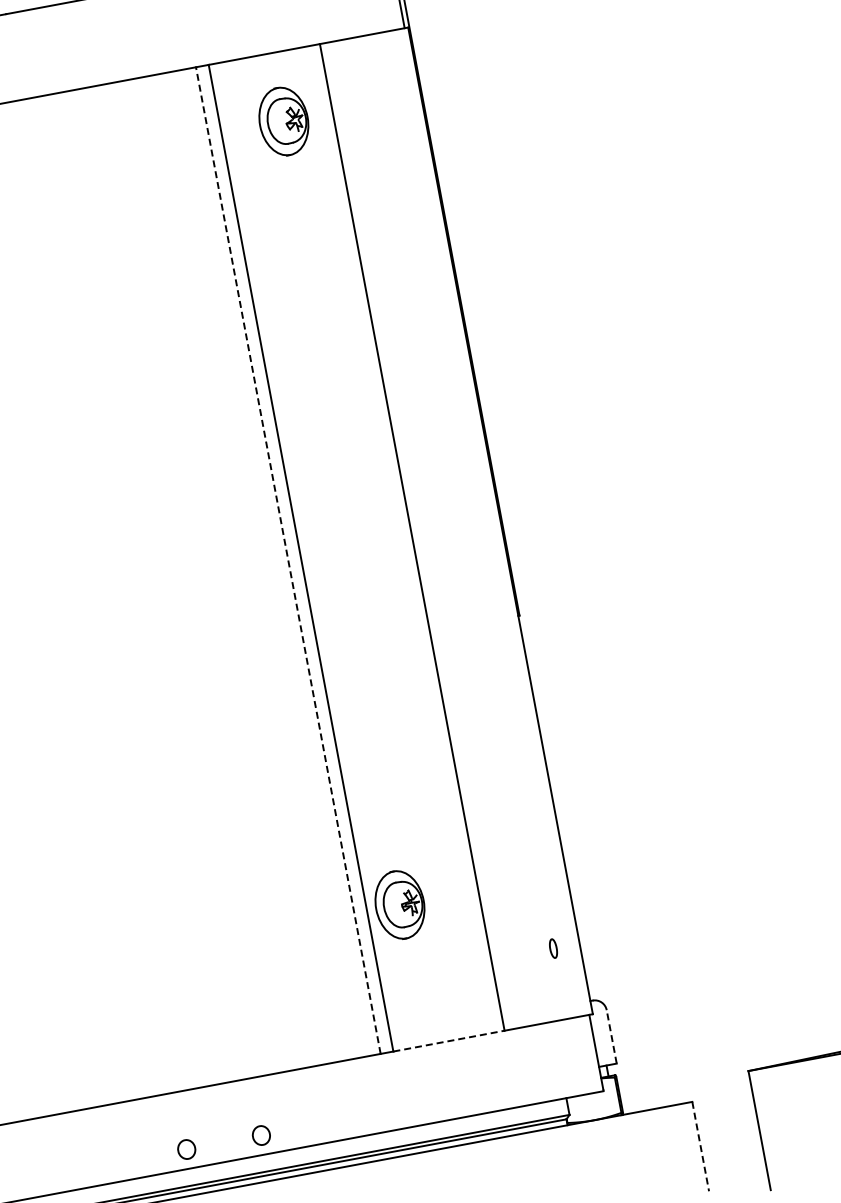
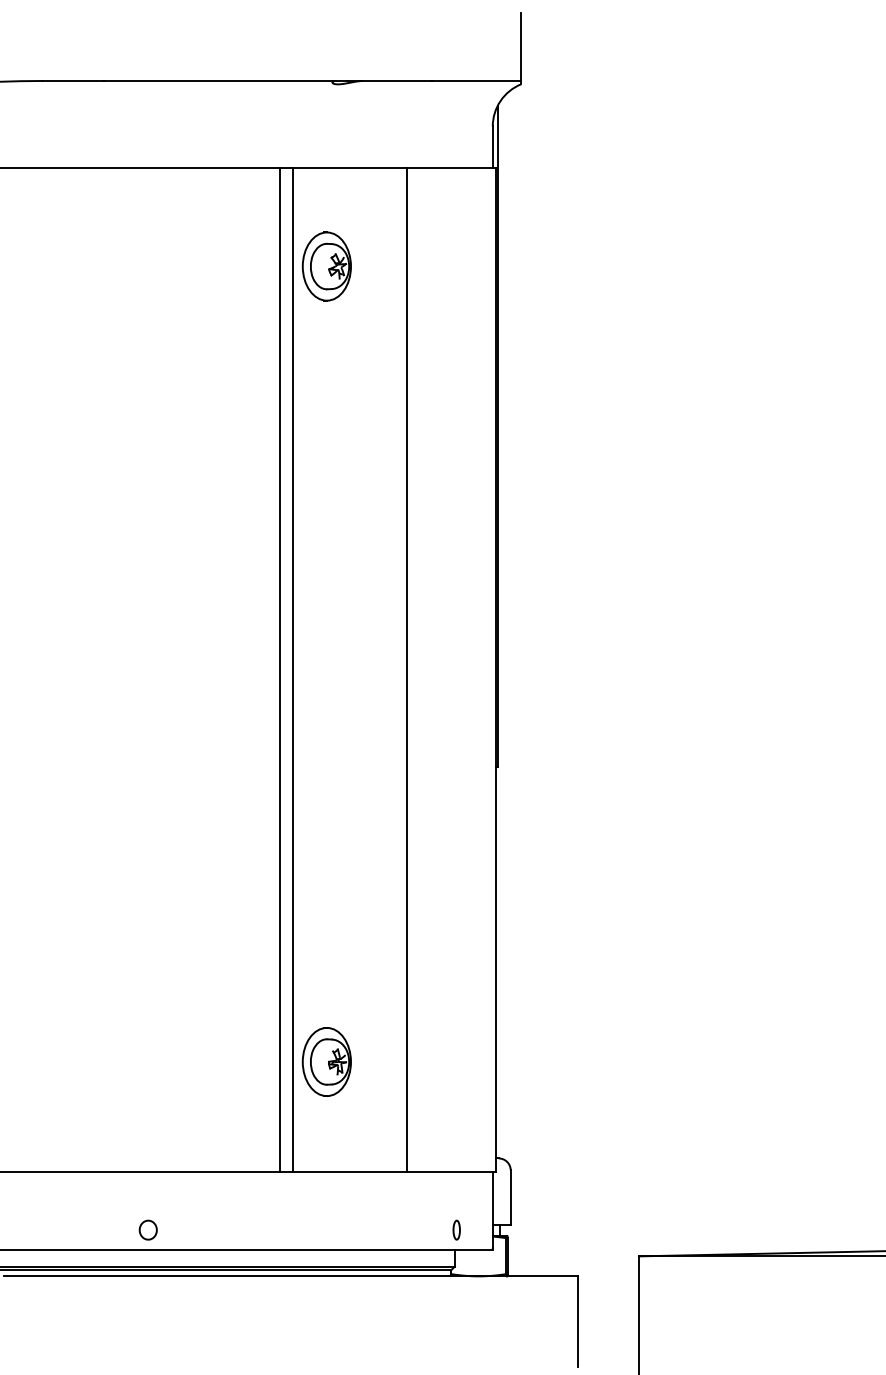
part: (283, 121) -> (326, 266), moved
line: (288, 560) -> (280, 669), dashed -> solid
part: (399, 904) -> (326, 1061), moved
part: (553, 948) -> (456, 1229), moved
line: (611, 1036) -> (510, 1197), dashed -> solid
line: (448, 1040) -> (349, 1171), dashed -> solid
line: (701, 1147) -> (578, 1322), dashed -> solid
part: (185, 1149) -> (71, 1229), removed

